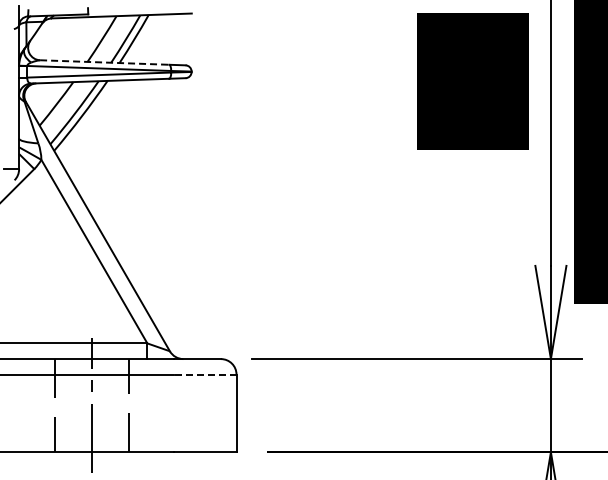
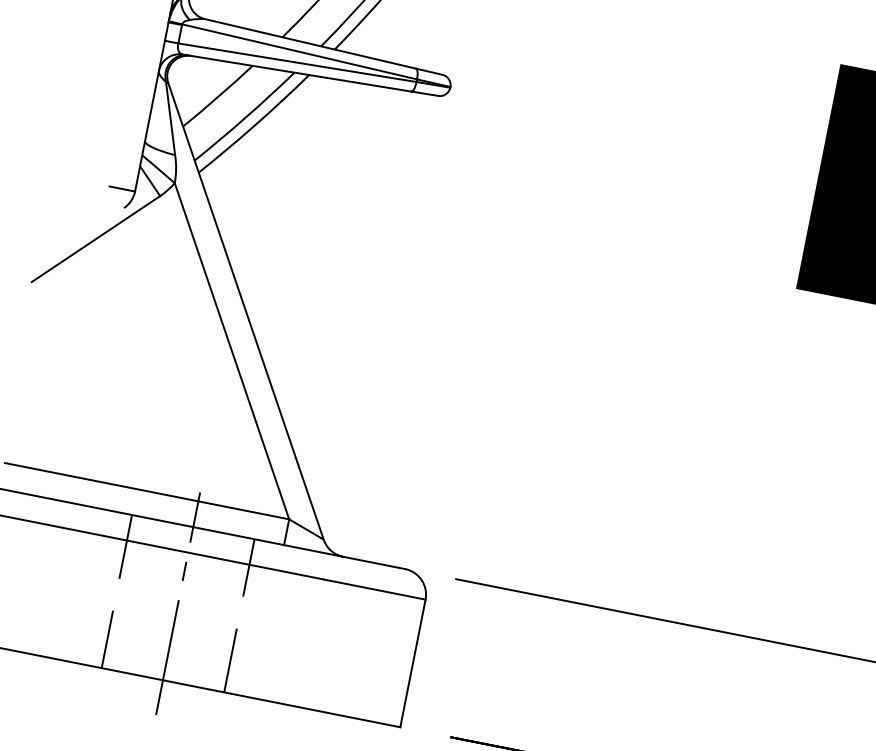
line: (104, 62) -> (310, 43), dashed -> solid
line: (204, 374) -> (372, 589), dashed -> solid

